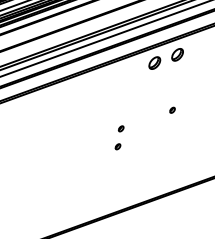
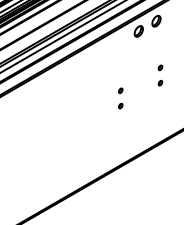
part: (169, 127) -> (160, 82), added

